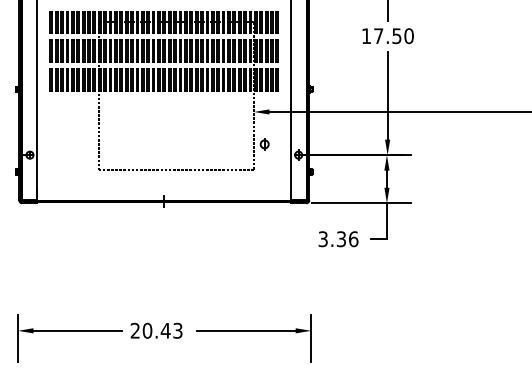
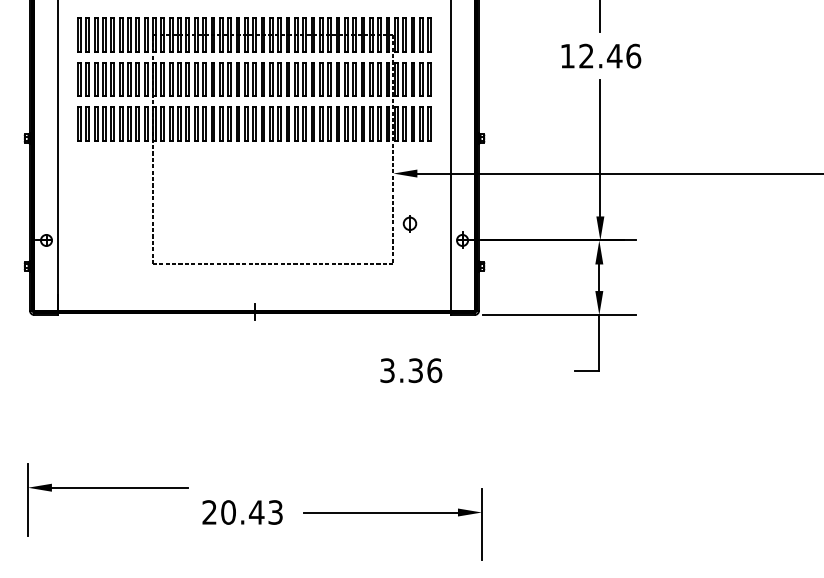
text: (393, 36) -> (609, 56), 17.50 -> 12.46
text: (338, 239) -> (411, 371), moved
part: (69, 331) -> (107, 488), moved

